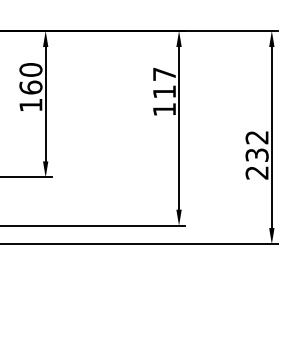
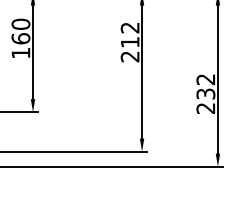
text: (164, 91) -> (130, 41), 117 -> 212

